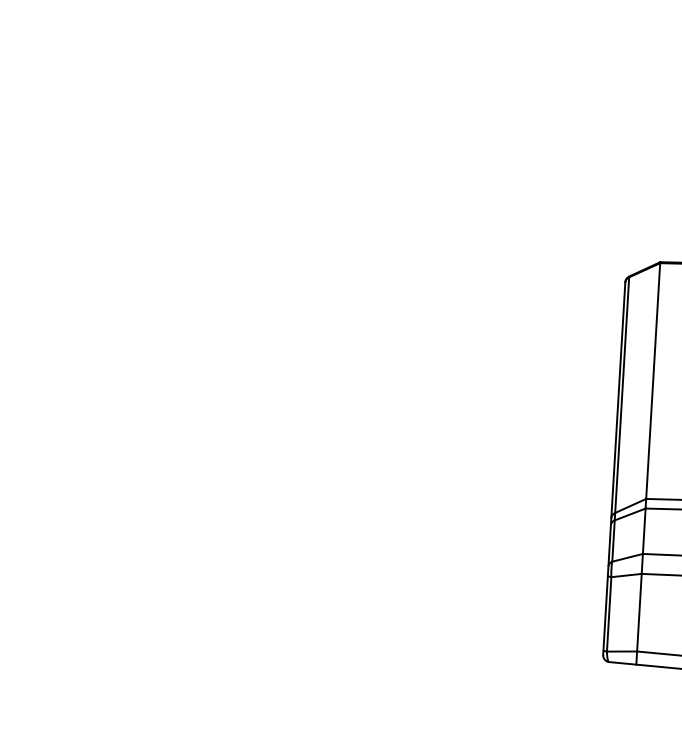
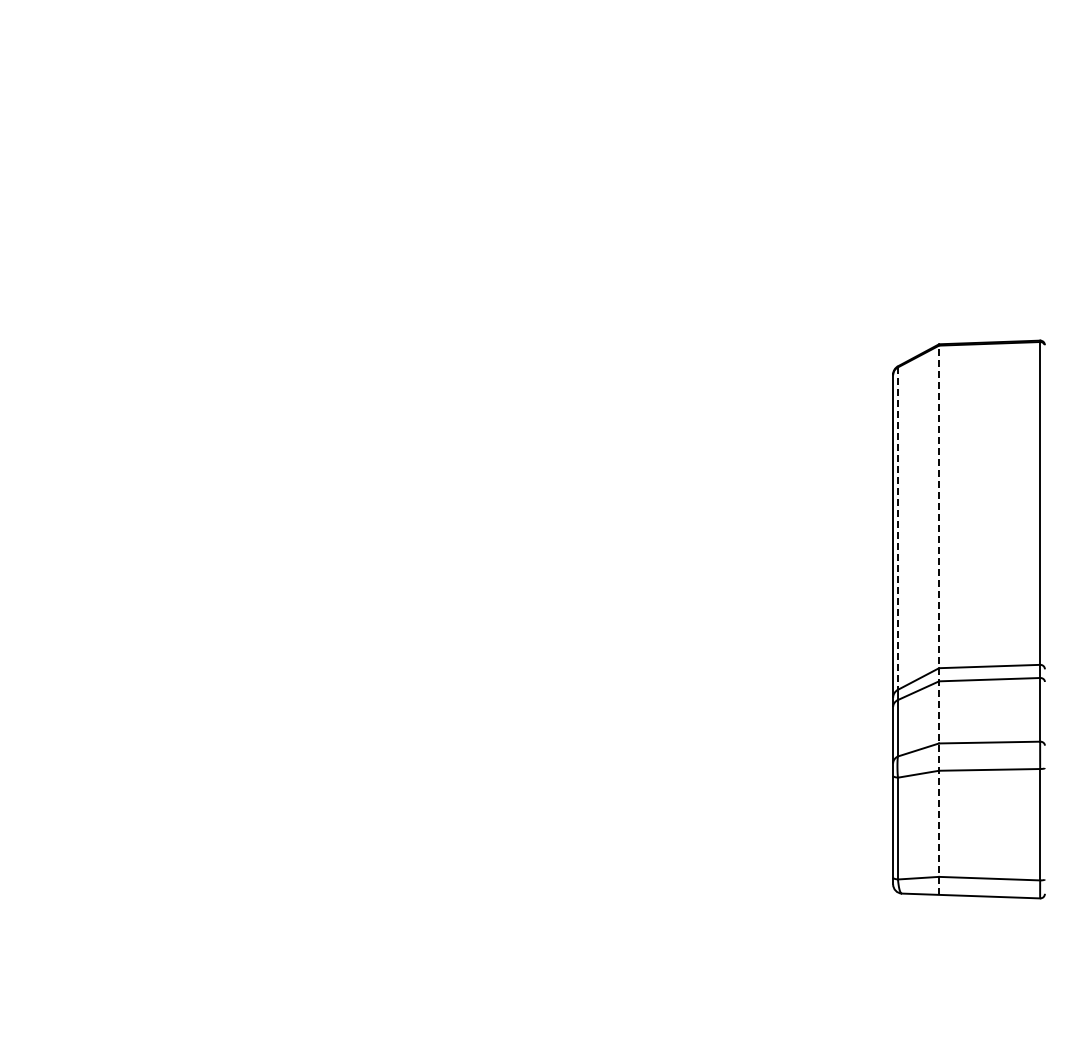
line: (622, 395) -> (898, 529), solid -> dashed
line: (648, 463) -> (939, 619), solid -> dashed

